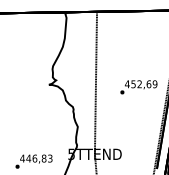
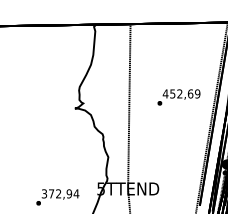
text: (138, 87) -> (178, 97), moved
text: (36, 158) -> (60, 193), 446,83 -> 372,94

